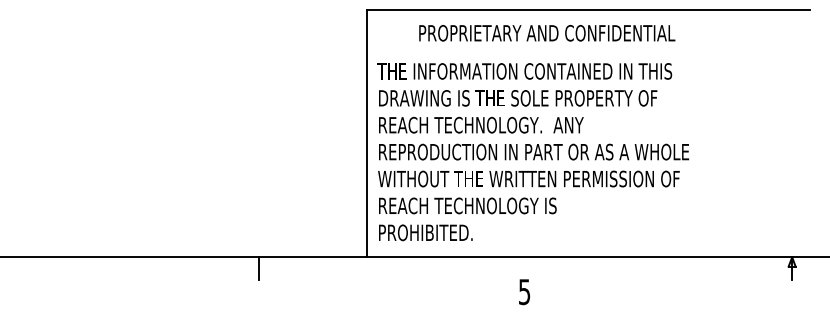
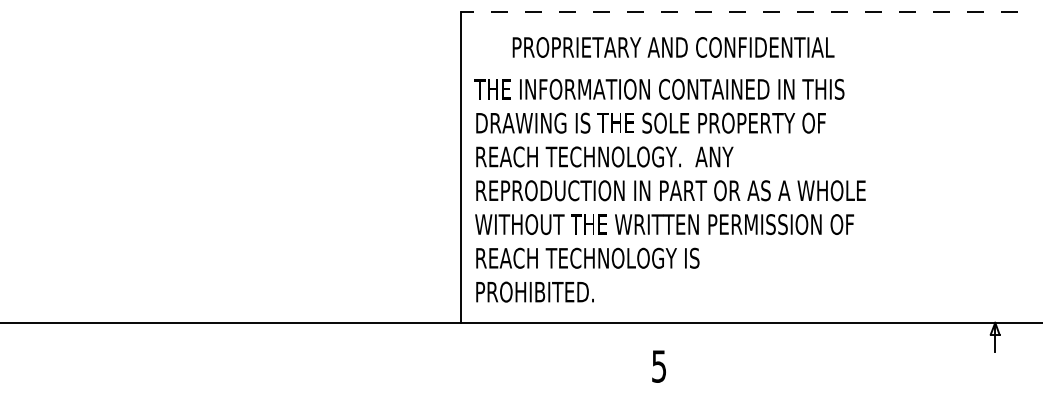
line: (588, 10) -> (739, 12), solid -> dashed
text: (547, 33) -> (673, 47), moved
line: (258, 268) -> (325, 336), removed

